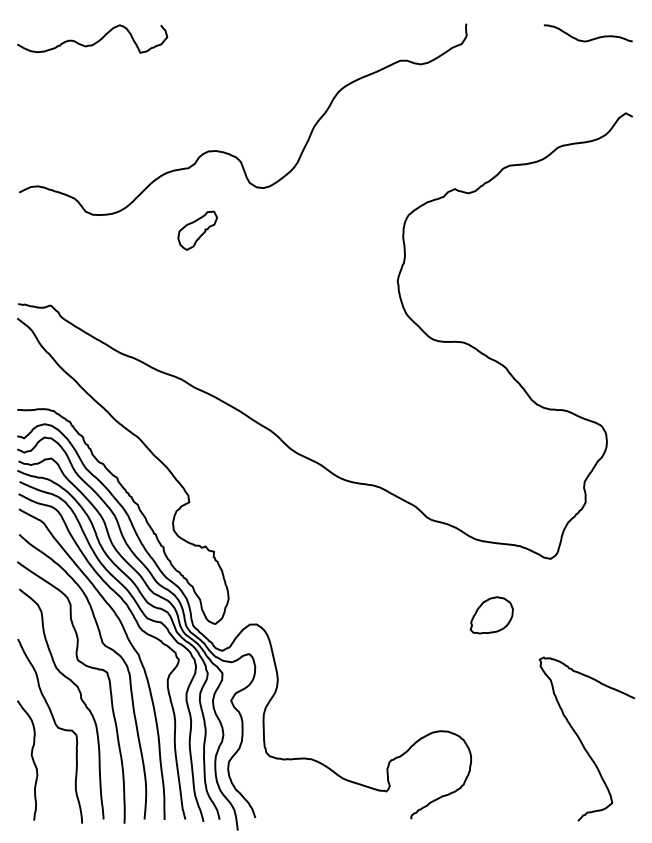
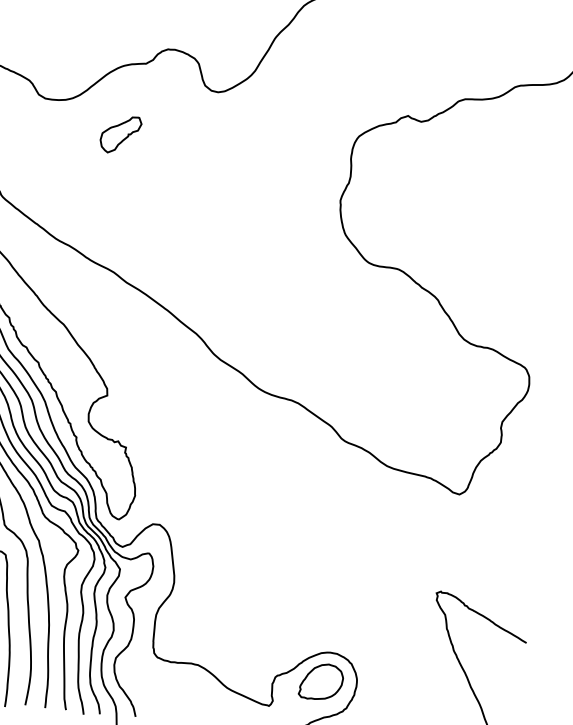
part: (197, 230) -> (120, 134), moved
part: (491, 615) -> (321, 682), moved

